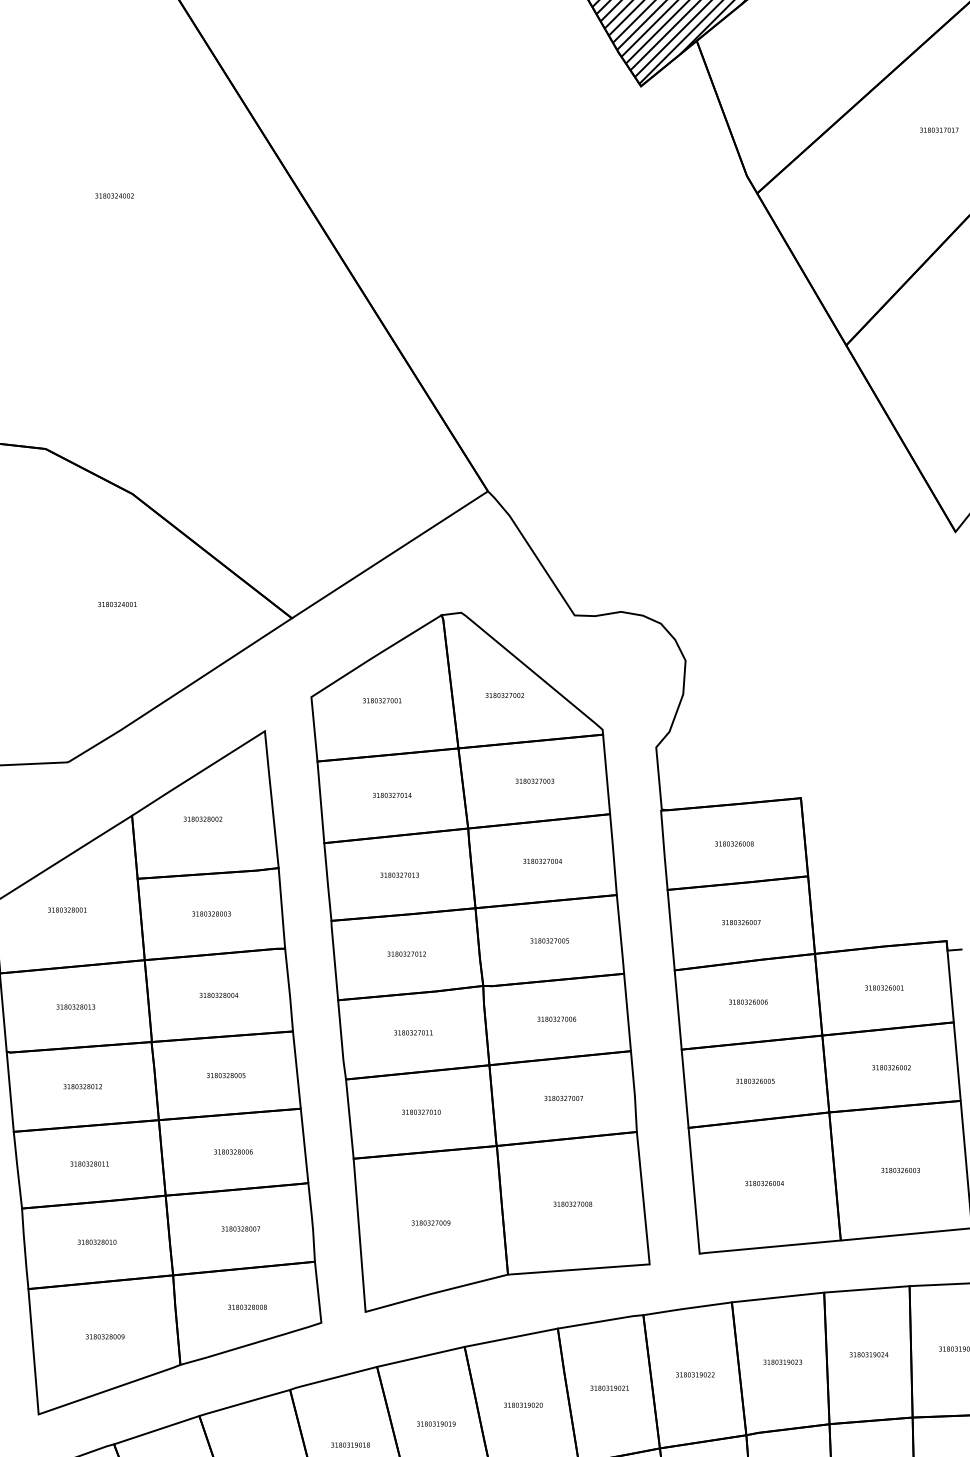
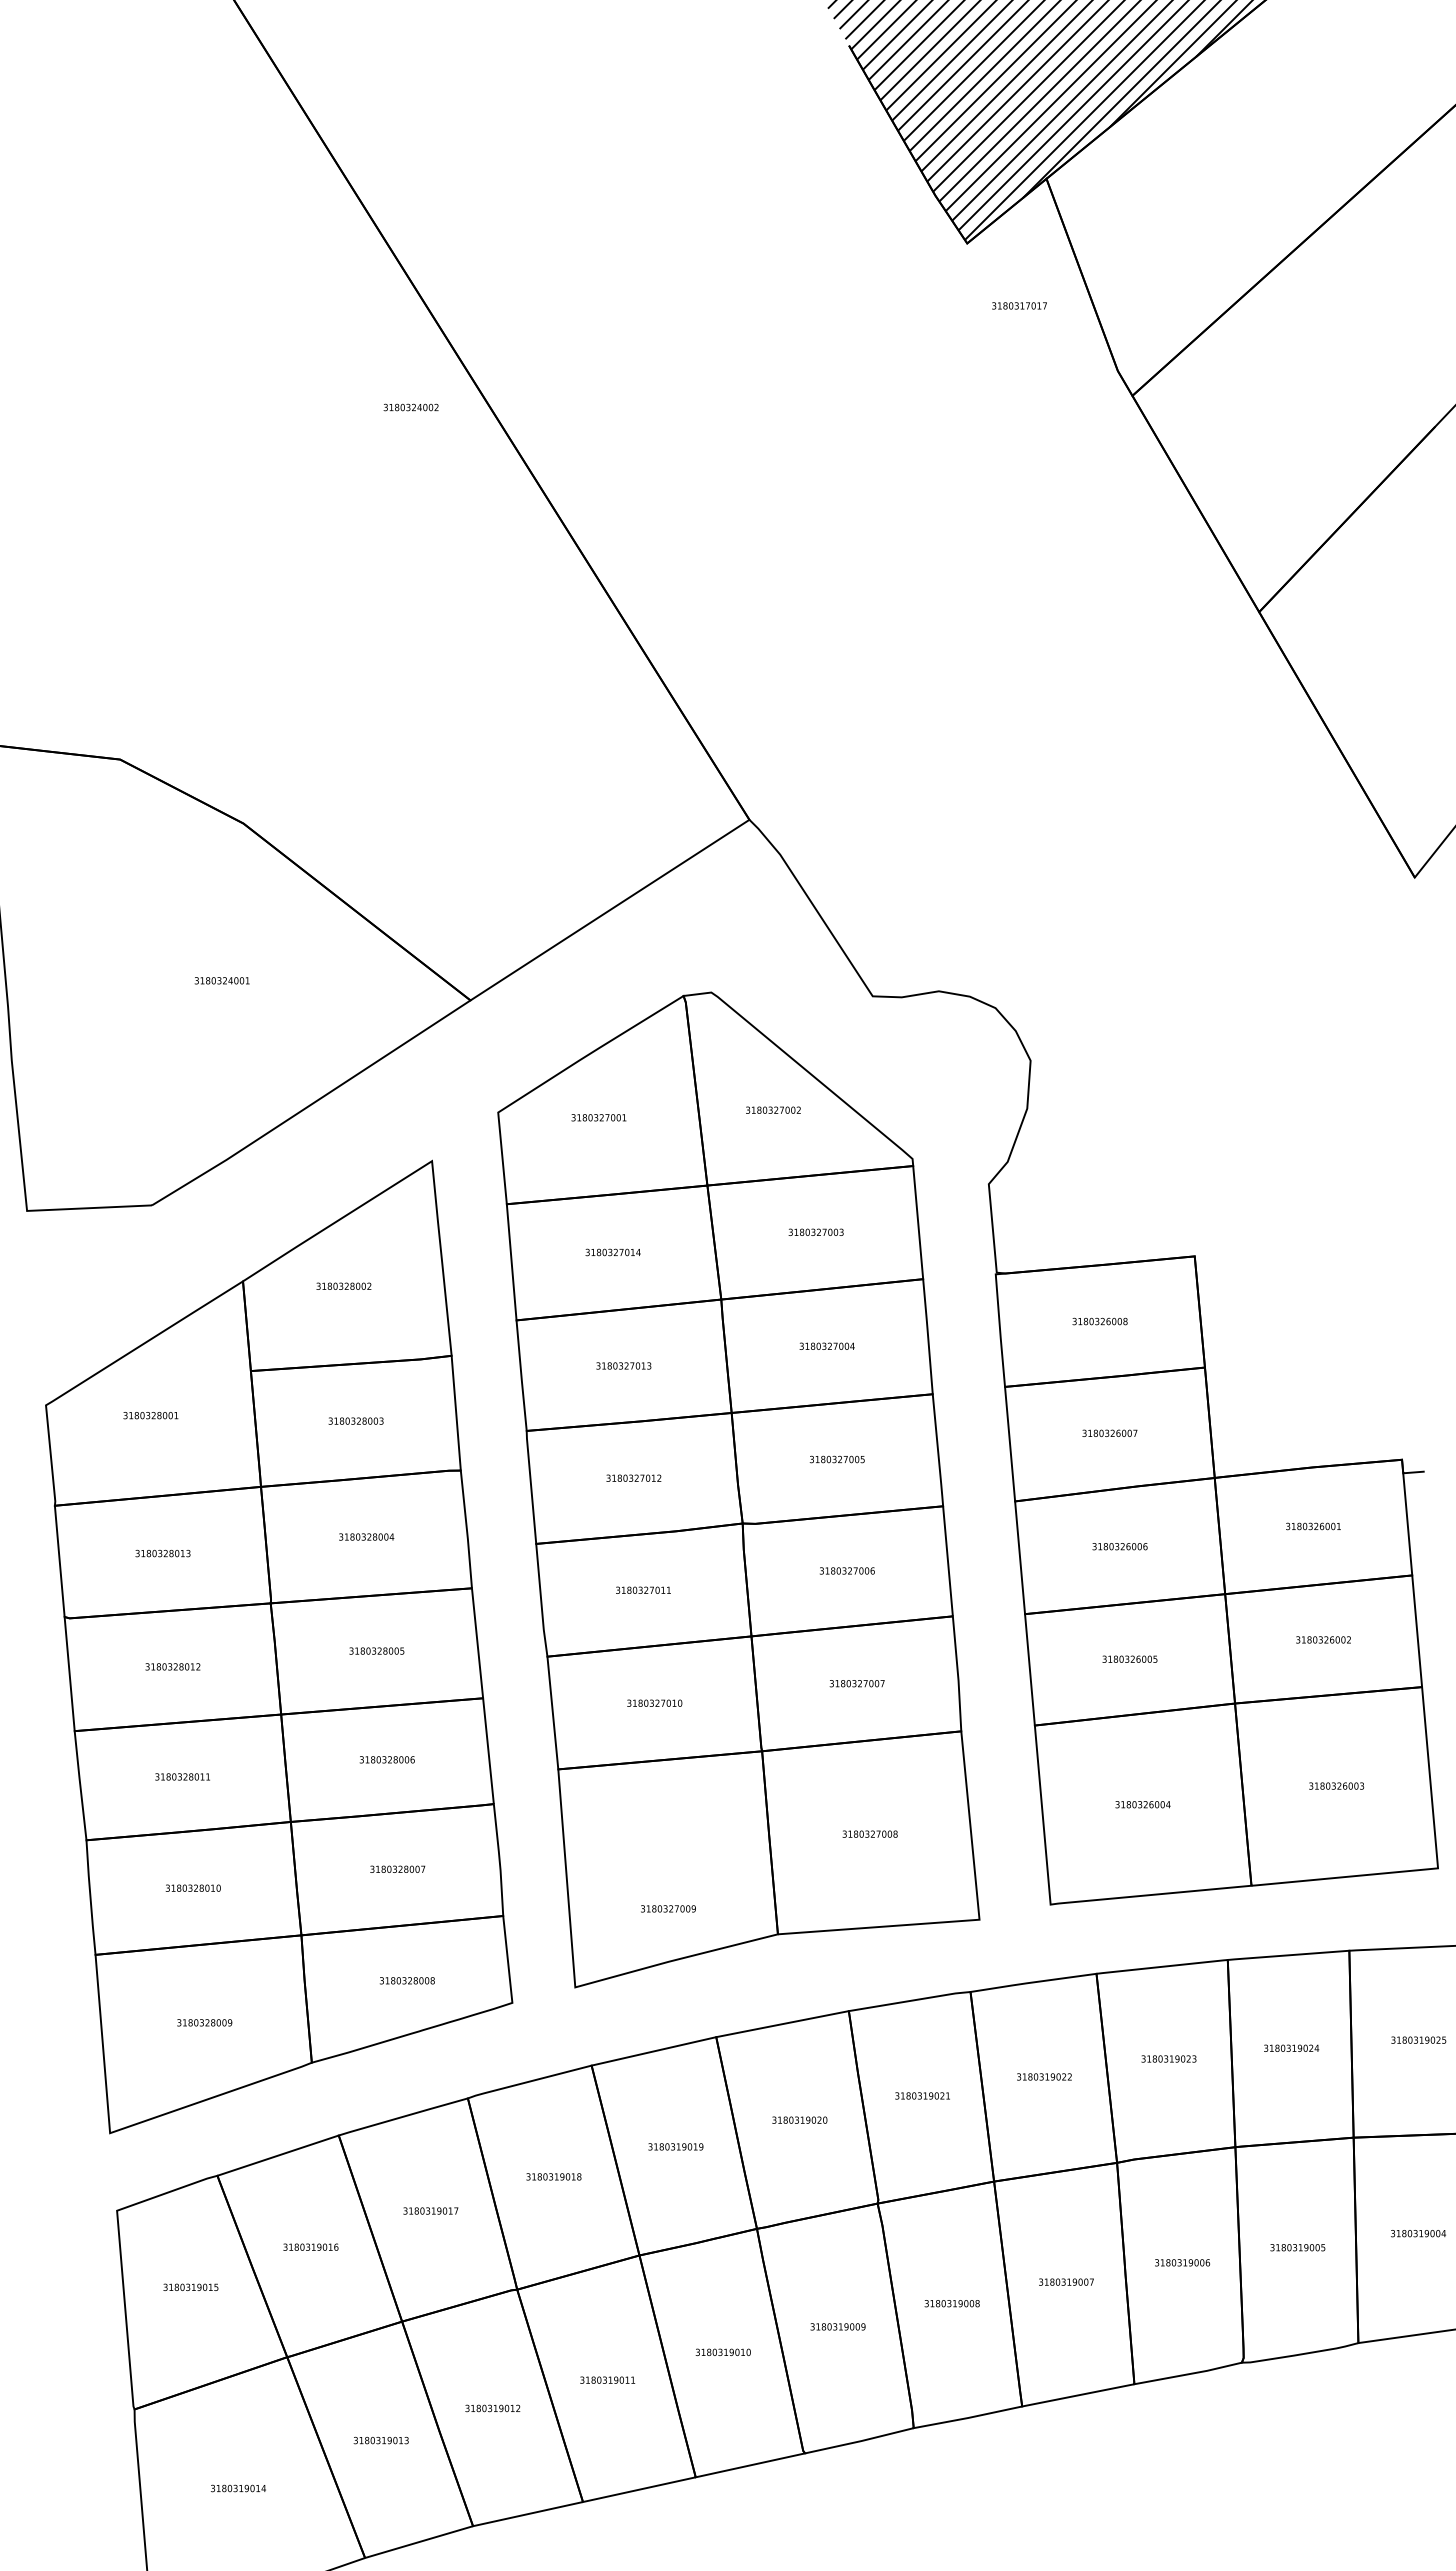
text: (939, 129) -> (1019, 305), moved
text: (114, 195) -> (410, 407), moved
text: (431, 1222) -> (668, 1908), moved

